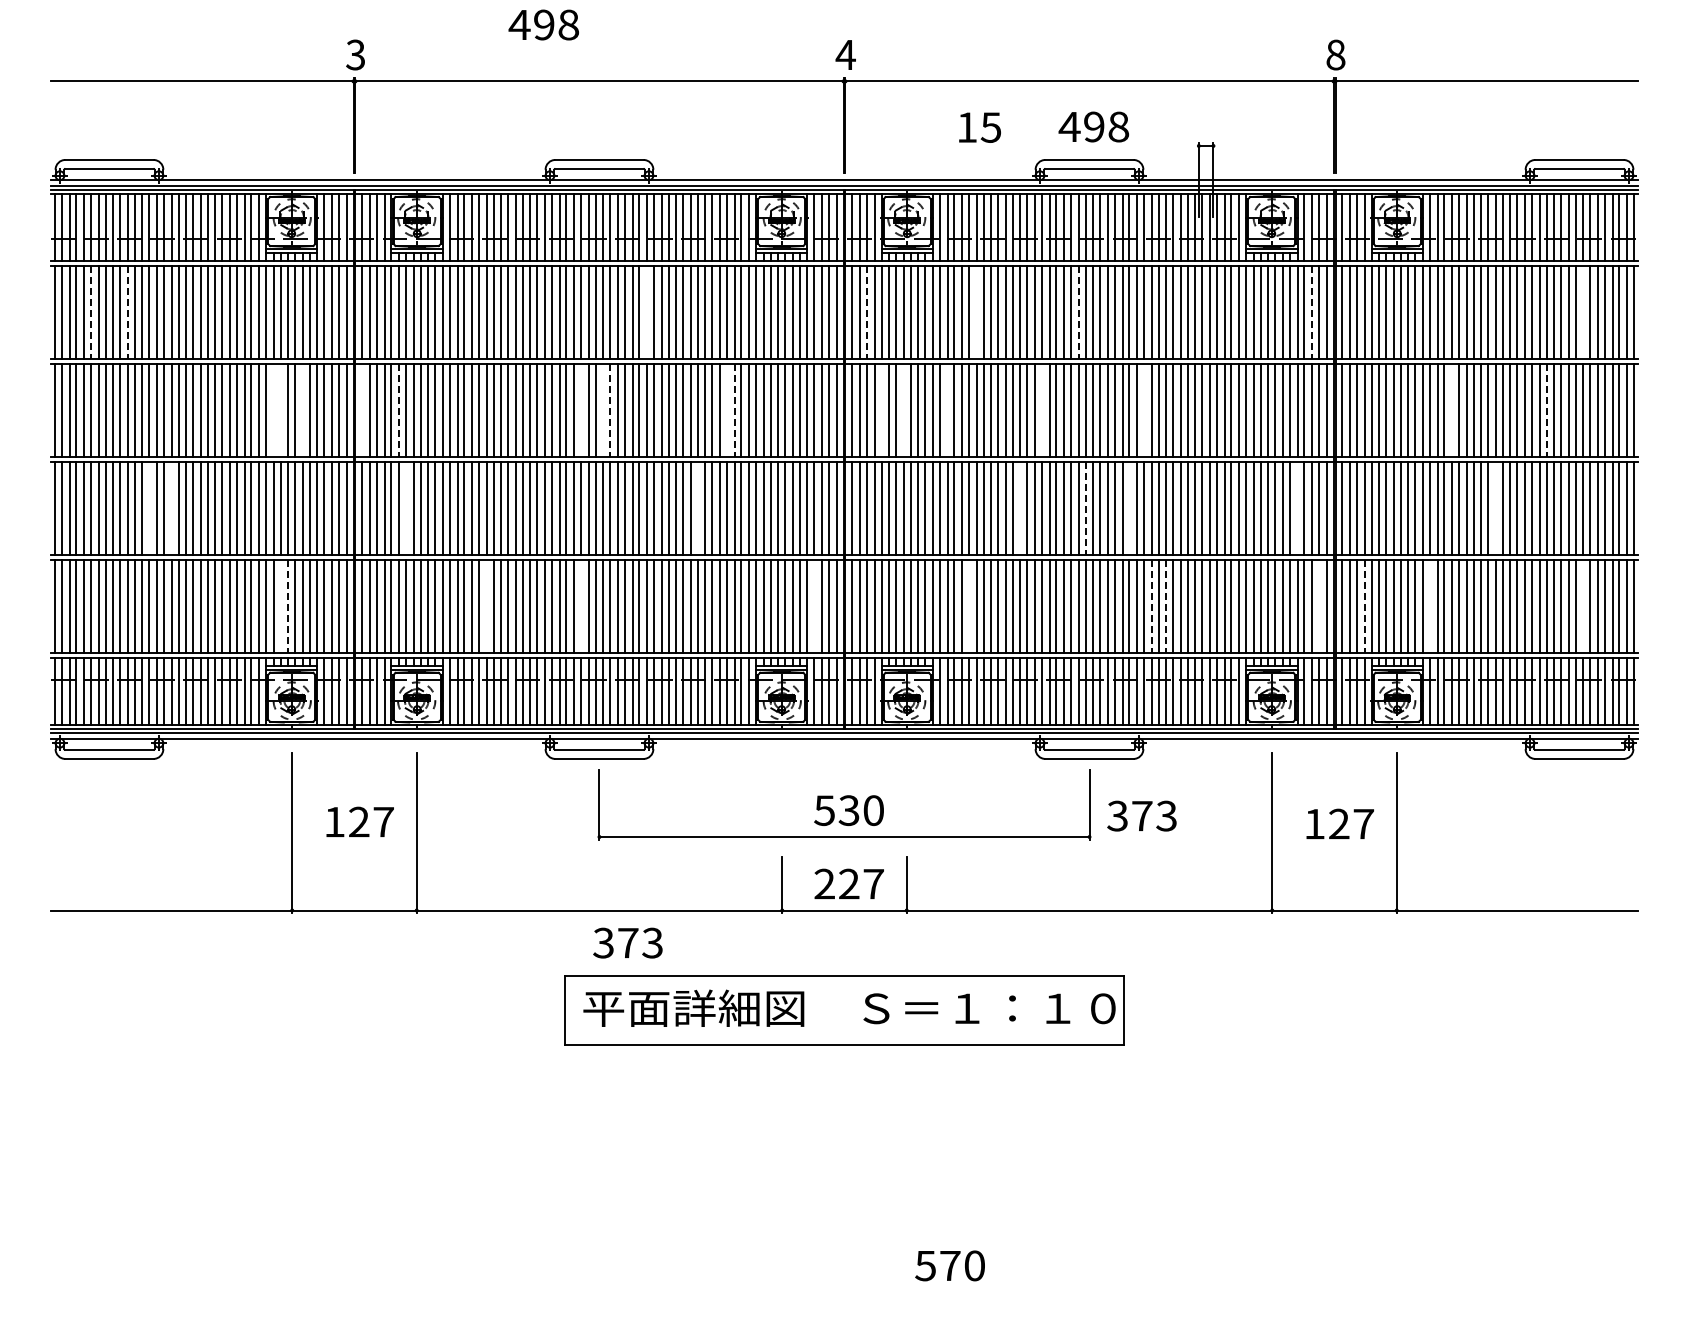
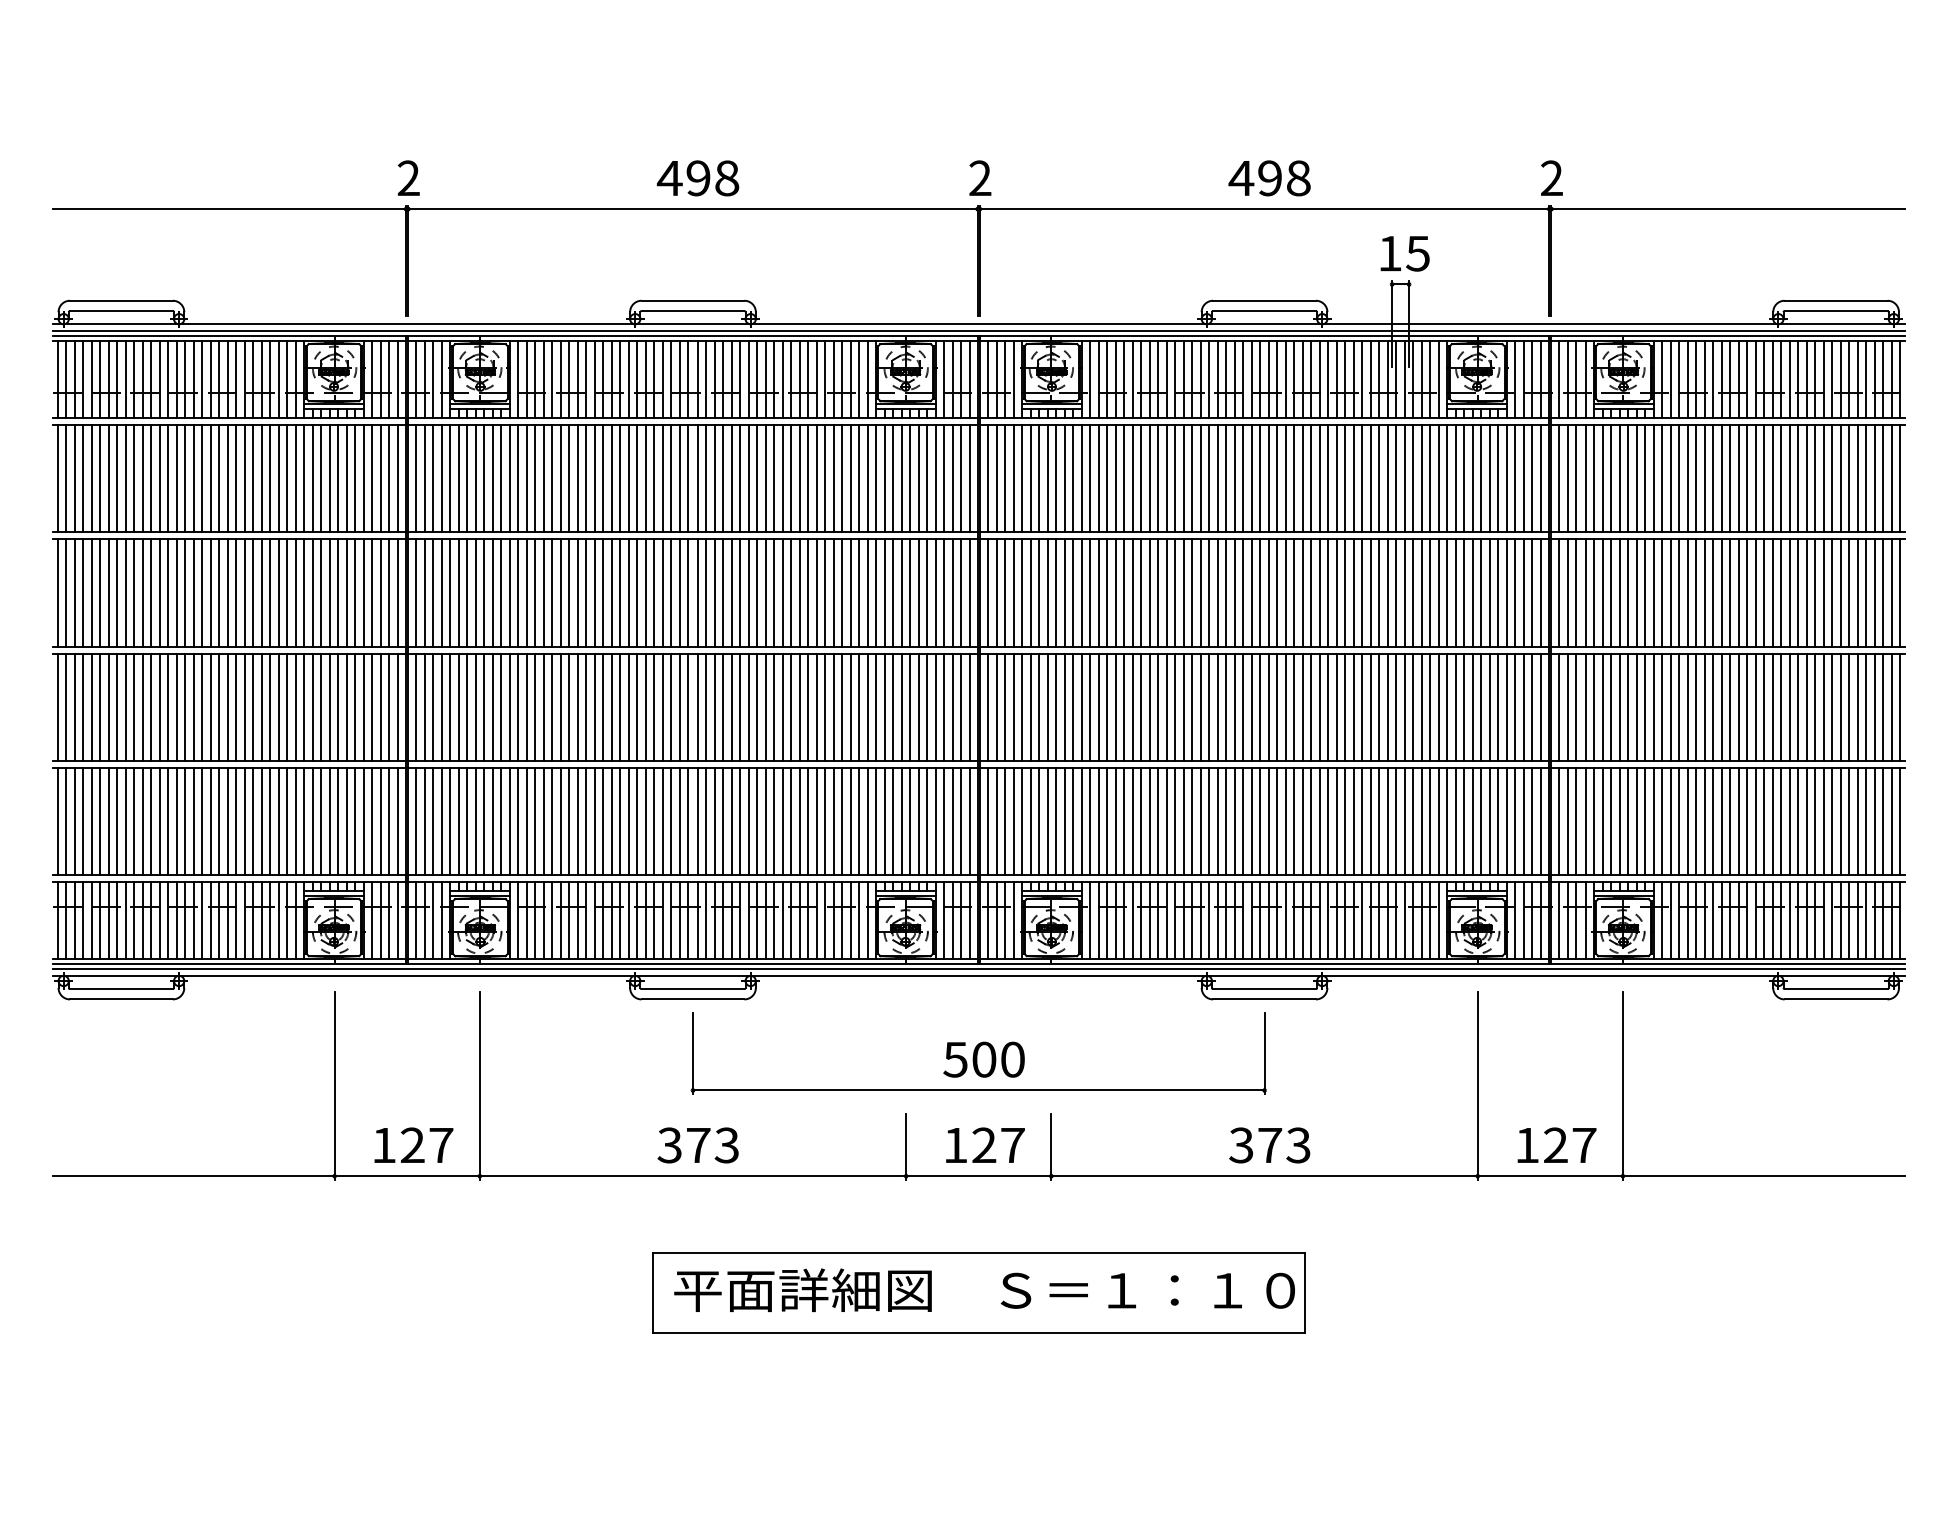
text: (543, 24) -> (697, 177), moved
text: (845, 54) -> (979, 177), 4 -> 2
text: (1335, 54) -> (1551, 177), 8 -> 2
text: (355, 55) -> (408, 178), 3 -> 2
text: (1093, 126) -> (1269, 177), moved
text: (979, 127) -> (1404, 253), moved
line: (91, 312) -> (100, 478), dashed -> solid
line: (127, 312) -> (142, 478), dashed -> solid
line: (647, 312) -> (748, 478), added
line: (866, 312) -> (1004, 478), dashed -> solid
line: (976, 312) -> (1132, 478), added
line: (1078, 312) -> (1251, 478), dashed -> solid
line: (1312, 312) -> (1524, 478), dashed -> solid
line: (1583, 312) -> (1840, 478), added
line: (273, 410) -> (312, 592), added
line: (280, 410) -> (320, 592), added
line: (302, 410) -> (346, 592), added
line: (362, 410) -> (416, 592), added
line: (399, 410) -> (459, 592), dashed -> solid
line: (581, 410) -> (672, 592), added
line: (603, 410) -> (697, 592), added
line: (610, 410) -> (705, 592), dashed -> solid
line: (726, 410) -> (841, 592), added
line: (734, 410) -> (850, 592), dashed -> solid
line: (881, 410) -> (1021, 592), added
line: (903, 410) -> (1047, 592), added
line: (947, 410) -> (1098, 592), added
line: (1041, 410) -> (1208, 592), added
line: (1143, 410) -> (1327, 592), added
line: (1452, 410) -> (1687, 592), added
line: (1546, 410) -> (1797, 592), dashed -> solid
line: (149, 508) -> (168, 707), added
line: (171, 508) -> (193, 707), added
line: (406, 508) -> (467, 707), added
line: (697, 508) -> (807, 707), added
line: (1020, 508) -> (1184, 707), added
line: (1085, 508) -> (1259, 707), dashed -> solid
line: (1129, 508) -> (1311, 707), added
line: (1297, 508) -> (1507, 707), added
line: (1495, 508) -> (1738, 707), added
line: (280, 606) -> (320, 821), added
line: (288, 606) -> (330, 821), dashed -> solid
line: (486, 606) -> (561, 821), added
line: (581, 606) -> (672, 821), added
line: (814, 606) -> (943, 821), added
line: (968, 606) -> (1123, 821), added
line: (1151, 606) -> (1336, 821), dashed -> solid
line: (1166, 606) -> (1354, 821), dashed -> solid
line: (1318, 606) -> (1531, 821), added
line: (1364, 606) -> (1585, 821), dashed -> solid
line: (1429, 606) -> (1661, 821), added
line: (1583, 606) -> (1840, 821), added
text: (848, 810) -> (983, 1059), 530 -> 500
text: (1141, 815) -> (1269, 1144), moved
text: (359, 821) -> (413, 1144), moved
text: (1339, 823) -> (1556, 1144), moved
text: (824, 883) -> (955, 1144), 227 -> 127
text: (627, 942) -> (697, 1144), moved

